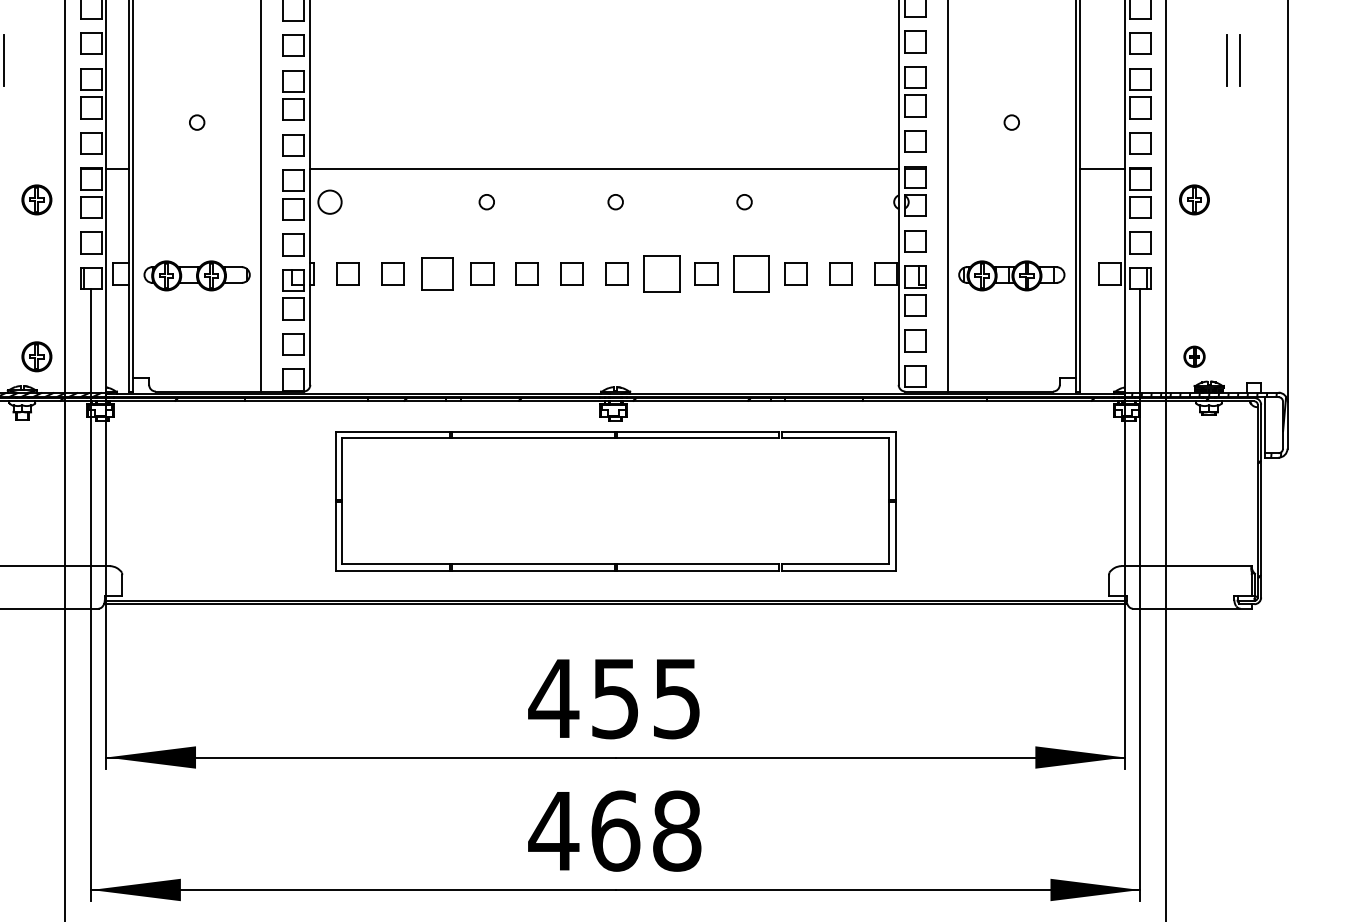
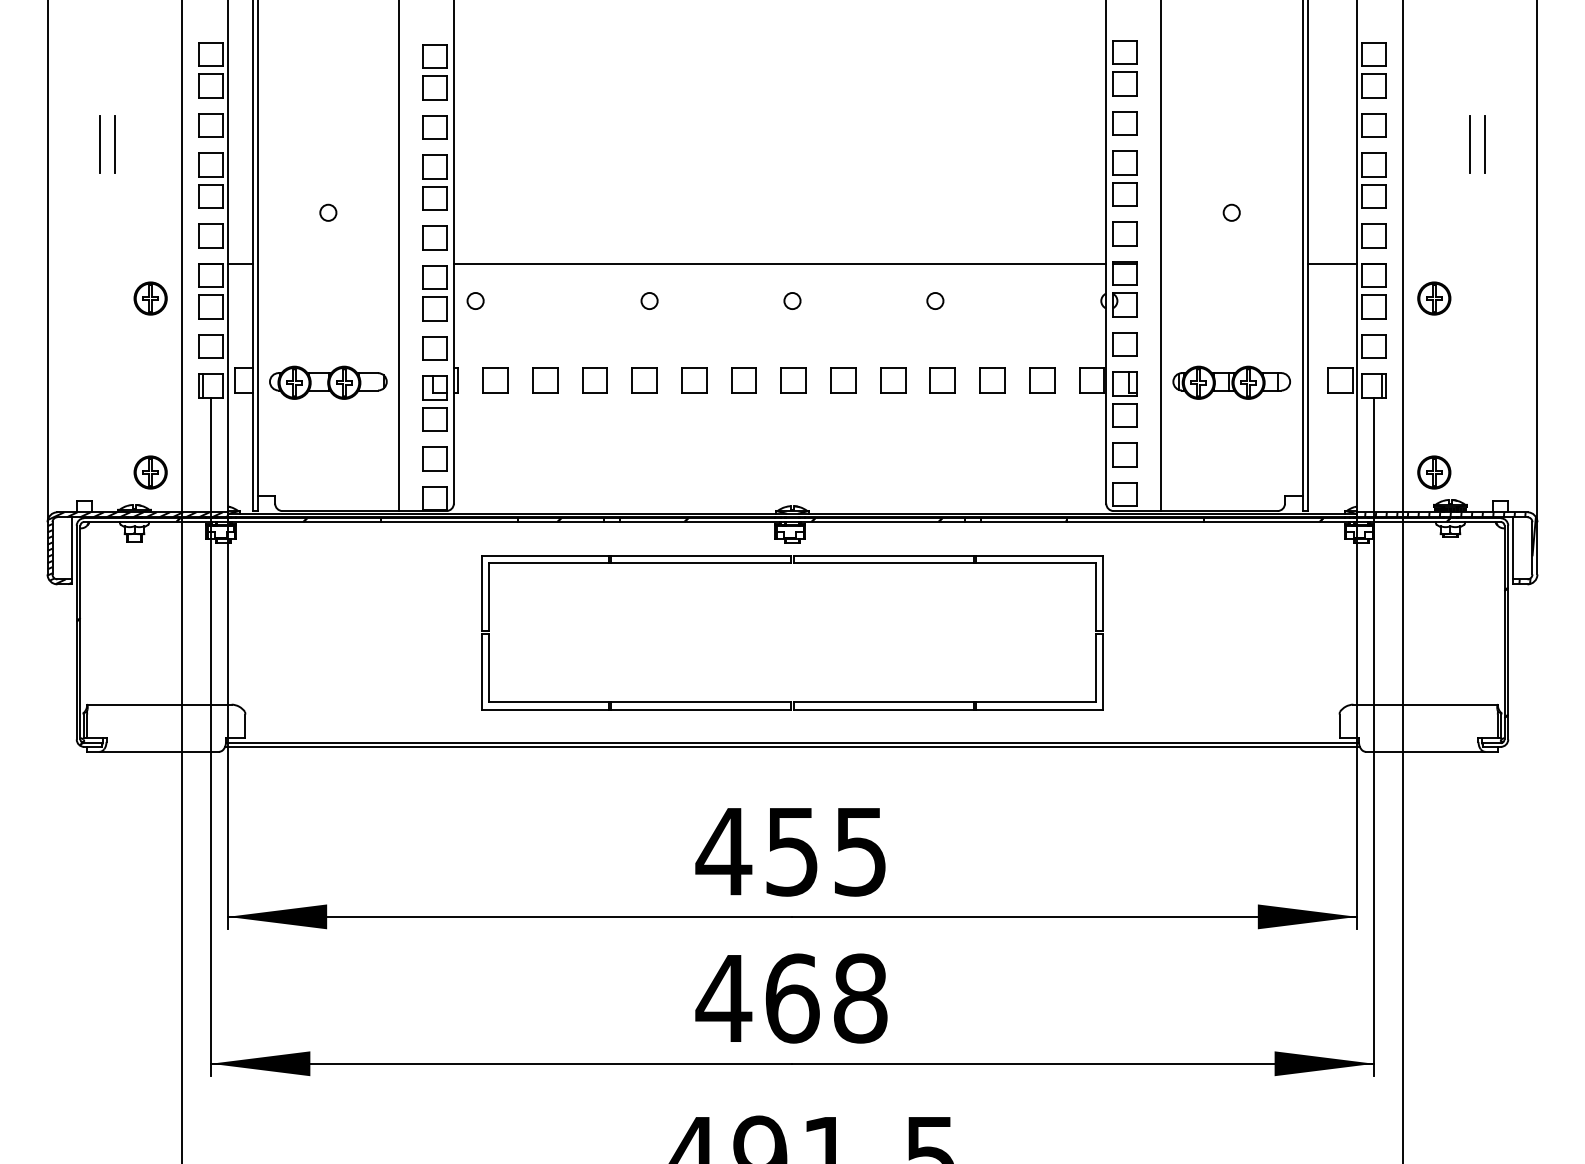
circle: (329, 201) -> (475, 300), size x0.62
part: (437, 273) -> (594, 380), size x0.71
part: (661, 273) -> (843, 380), size x0.62
part: (750, 273) -> (942, 380), size x0.62
part: (1194, 356) -> (1434, 472), size x1.43

